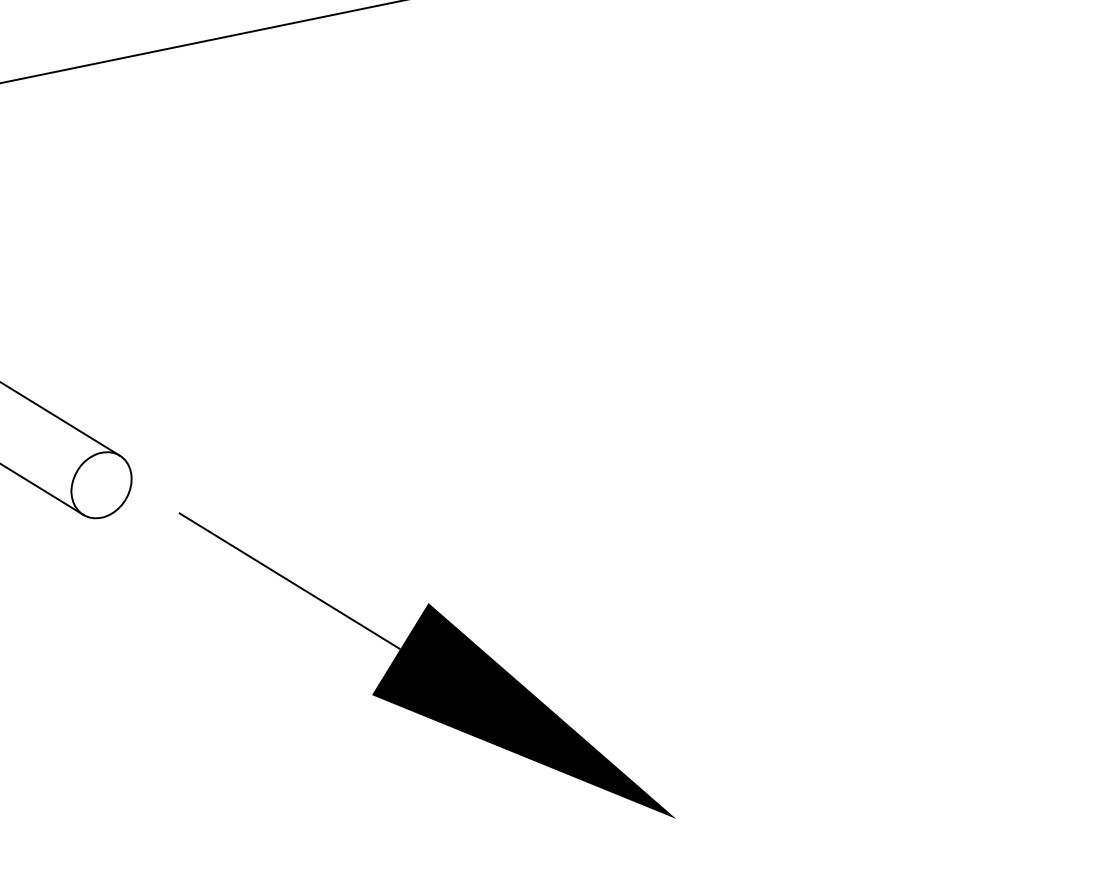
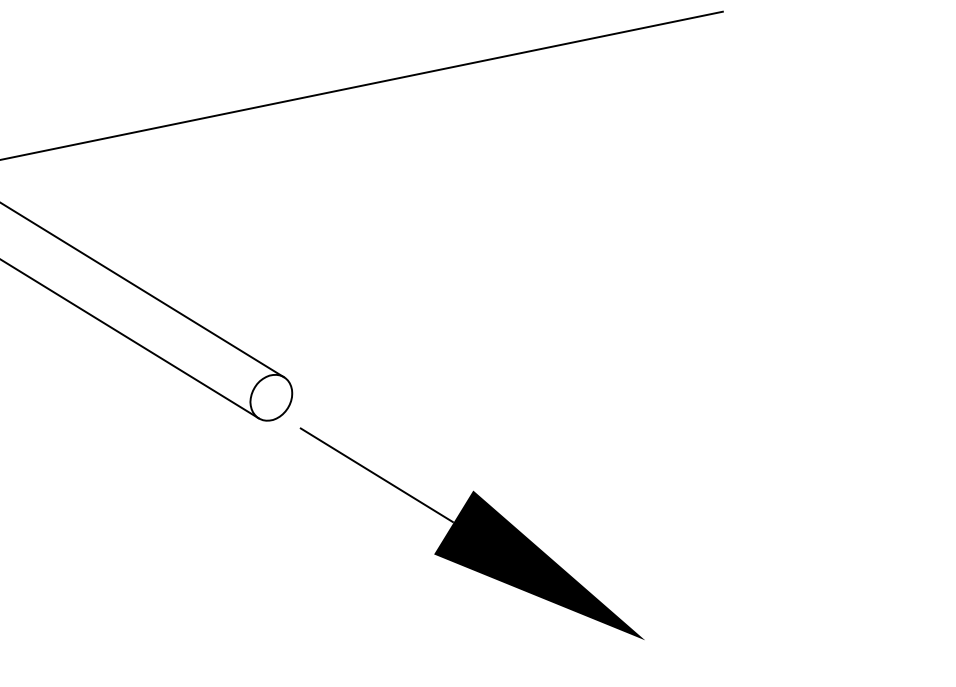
part: (425, 664) -> (471, 533), moved

